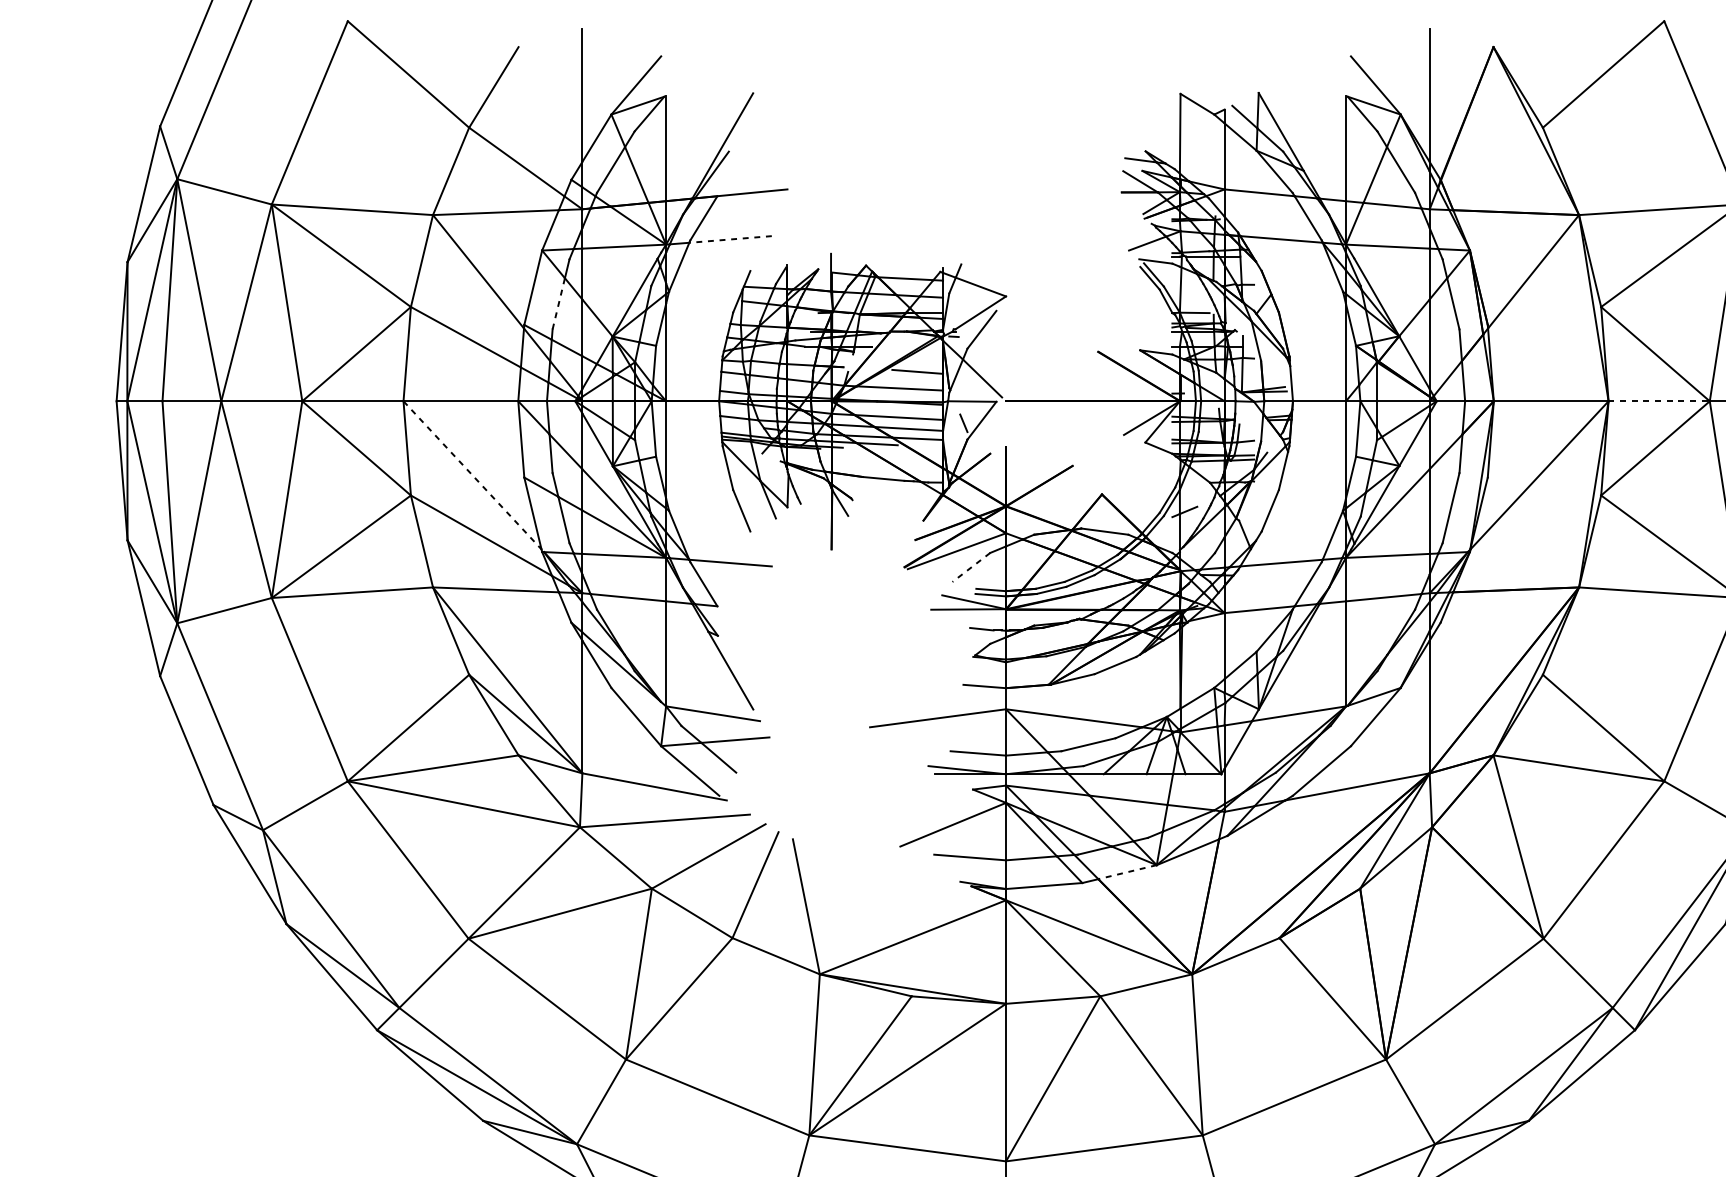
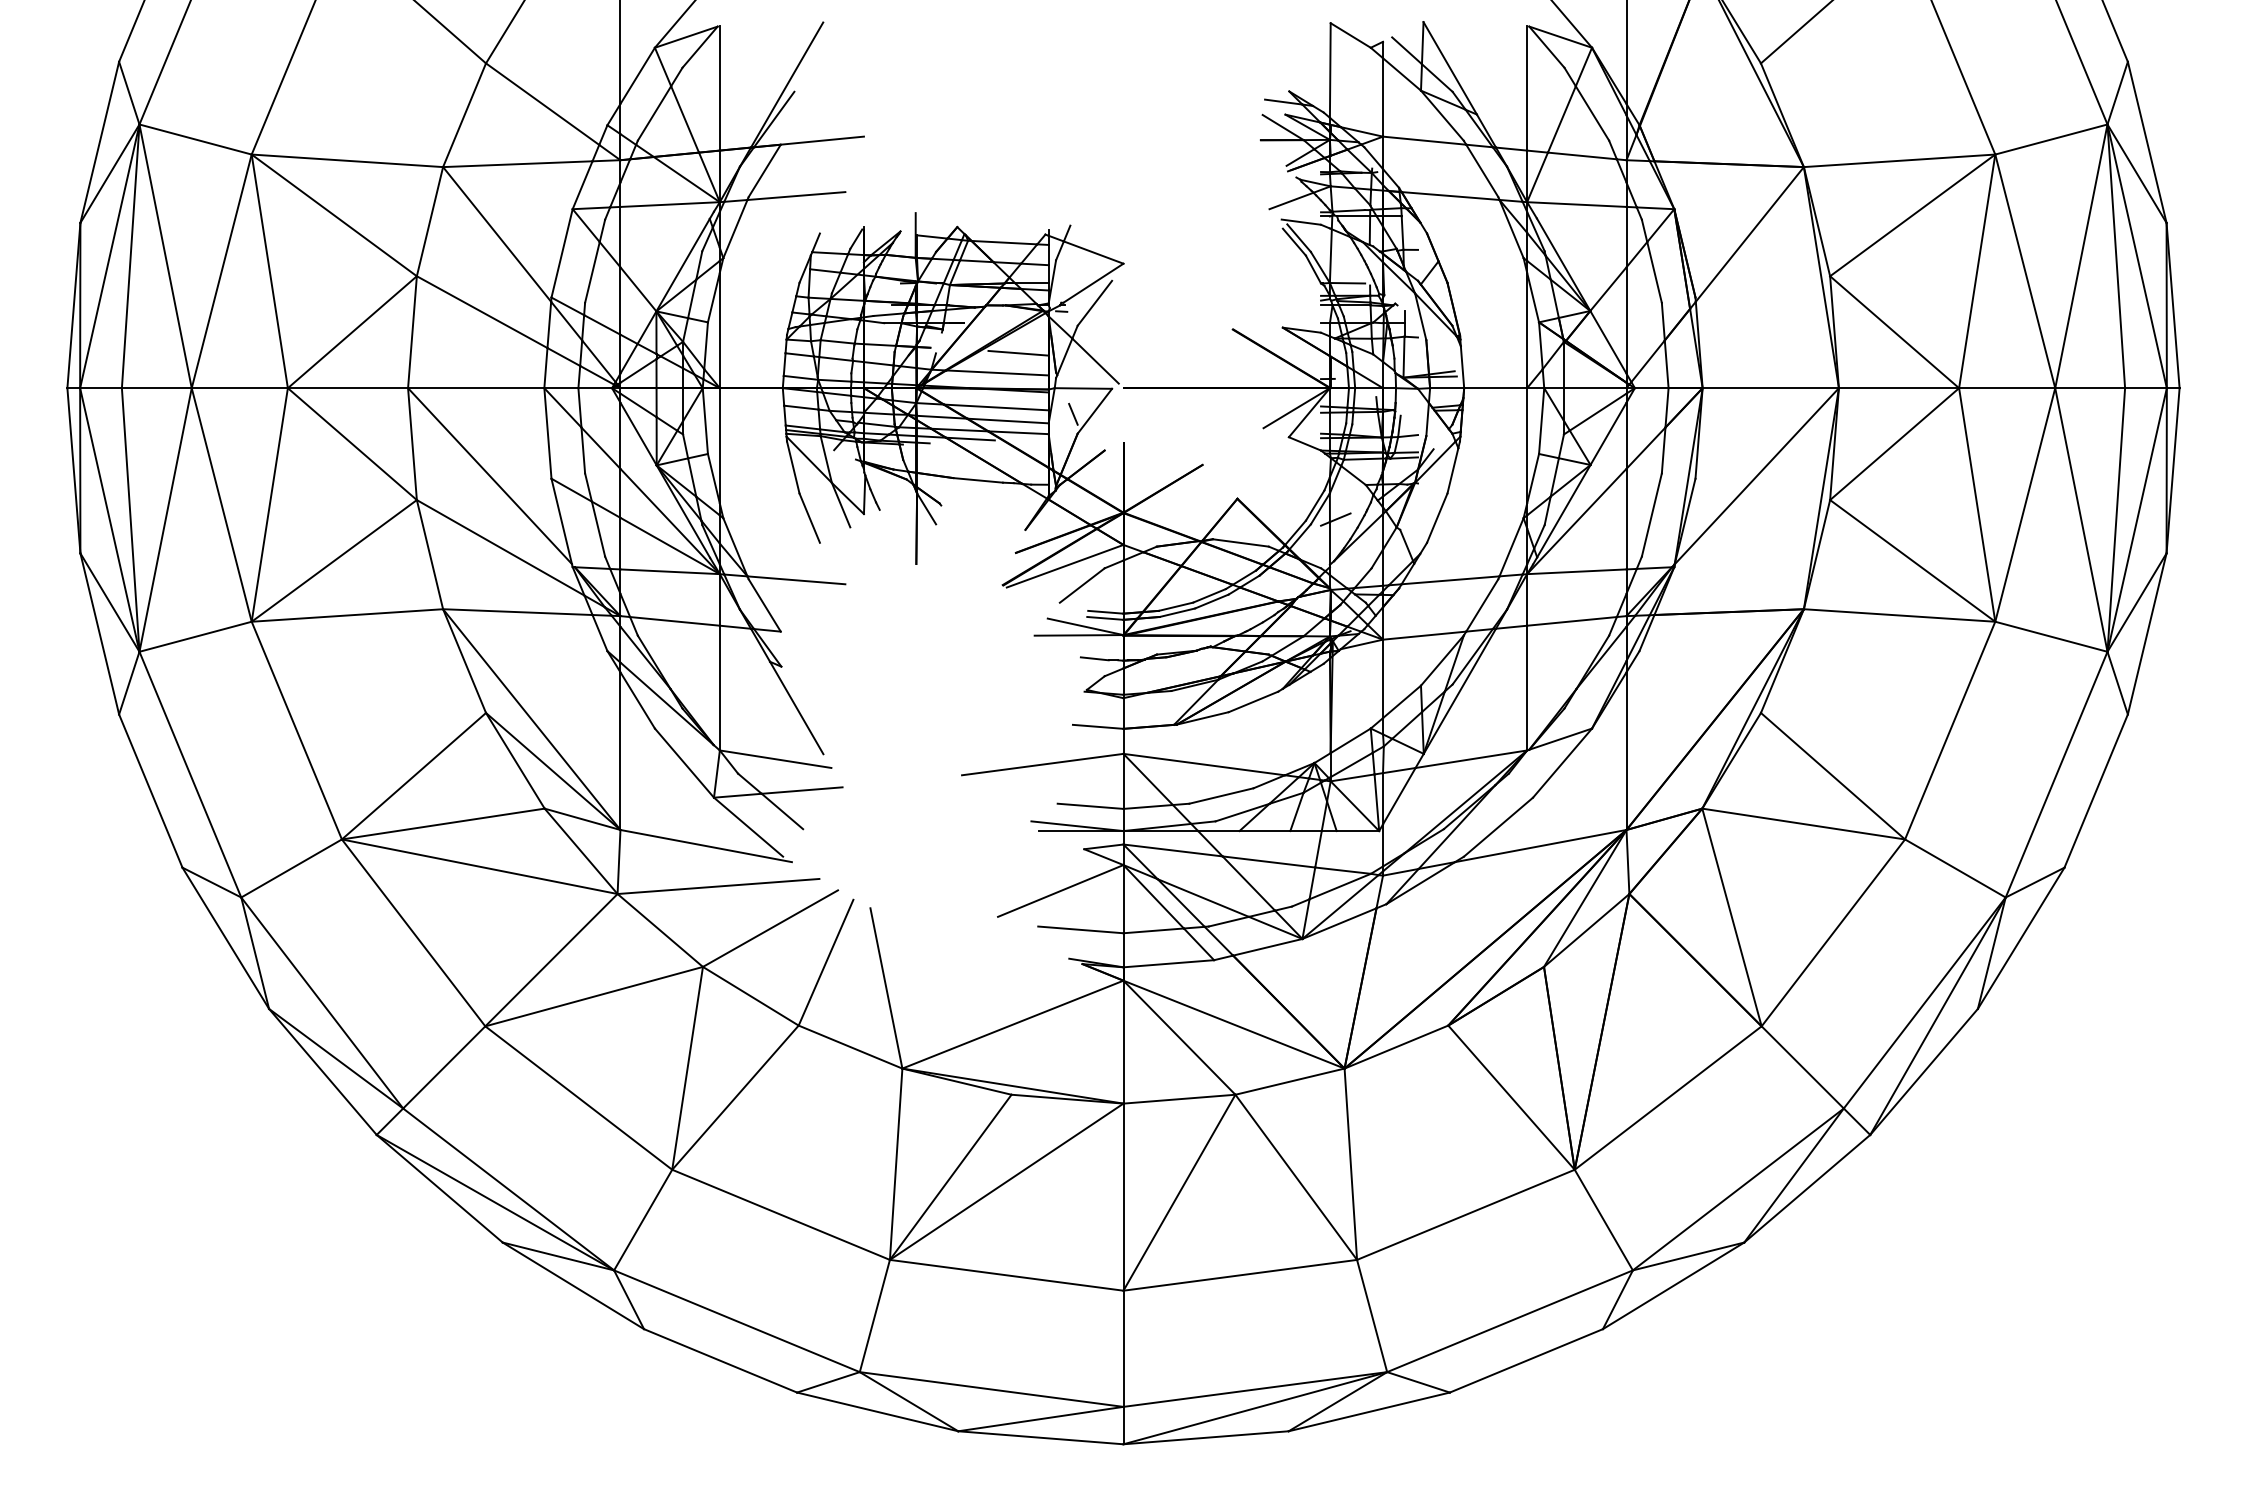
line: (729, 239) -> (795, 196), dashed -> solid
line: (558, 303) -> (592, 272), dashed -> solid
line: (1659, 401) -> (1899, 388), dashed -> solid
line: (472, 475) -> (490, 476), dashed -> solid
line: (970, 567) -> (1081, 585), dashed -> solid
line: (1127, 872) -> (1267, 947), dashed -> solid

